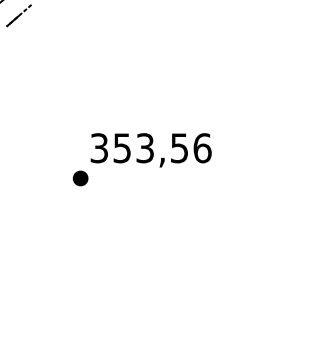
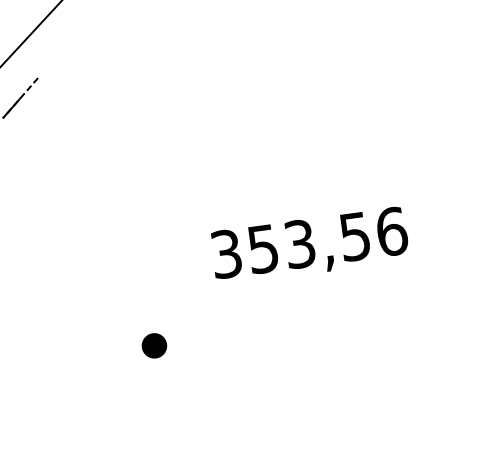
text: (150, 150) -> (308, 246), moved

